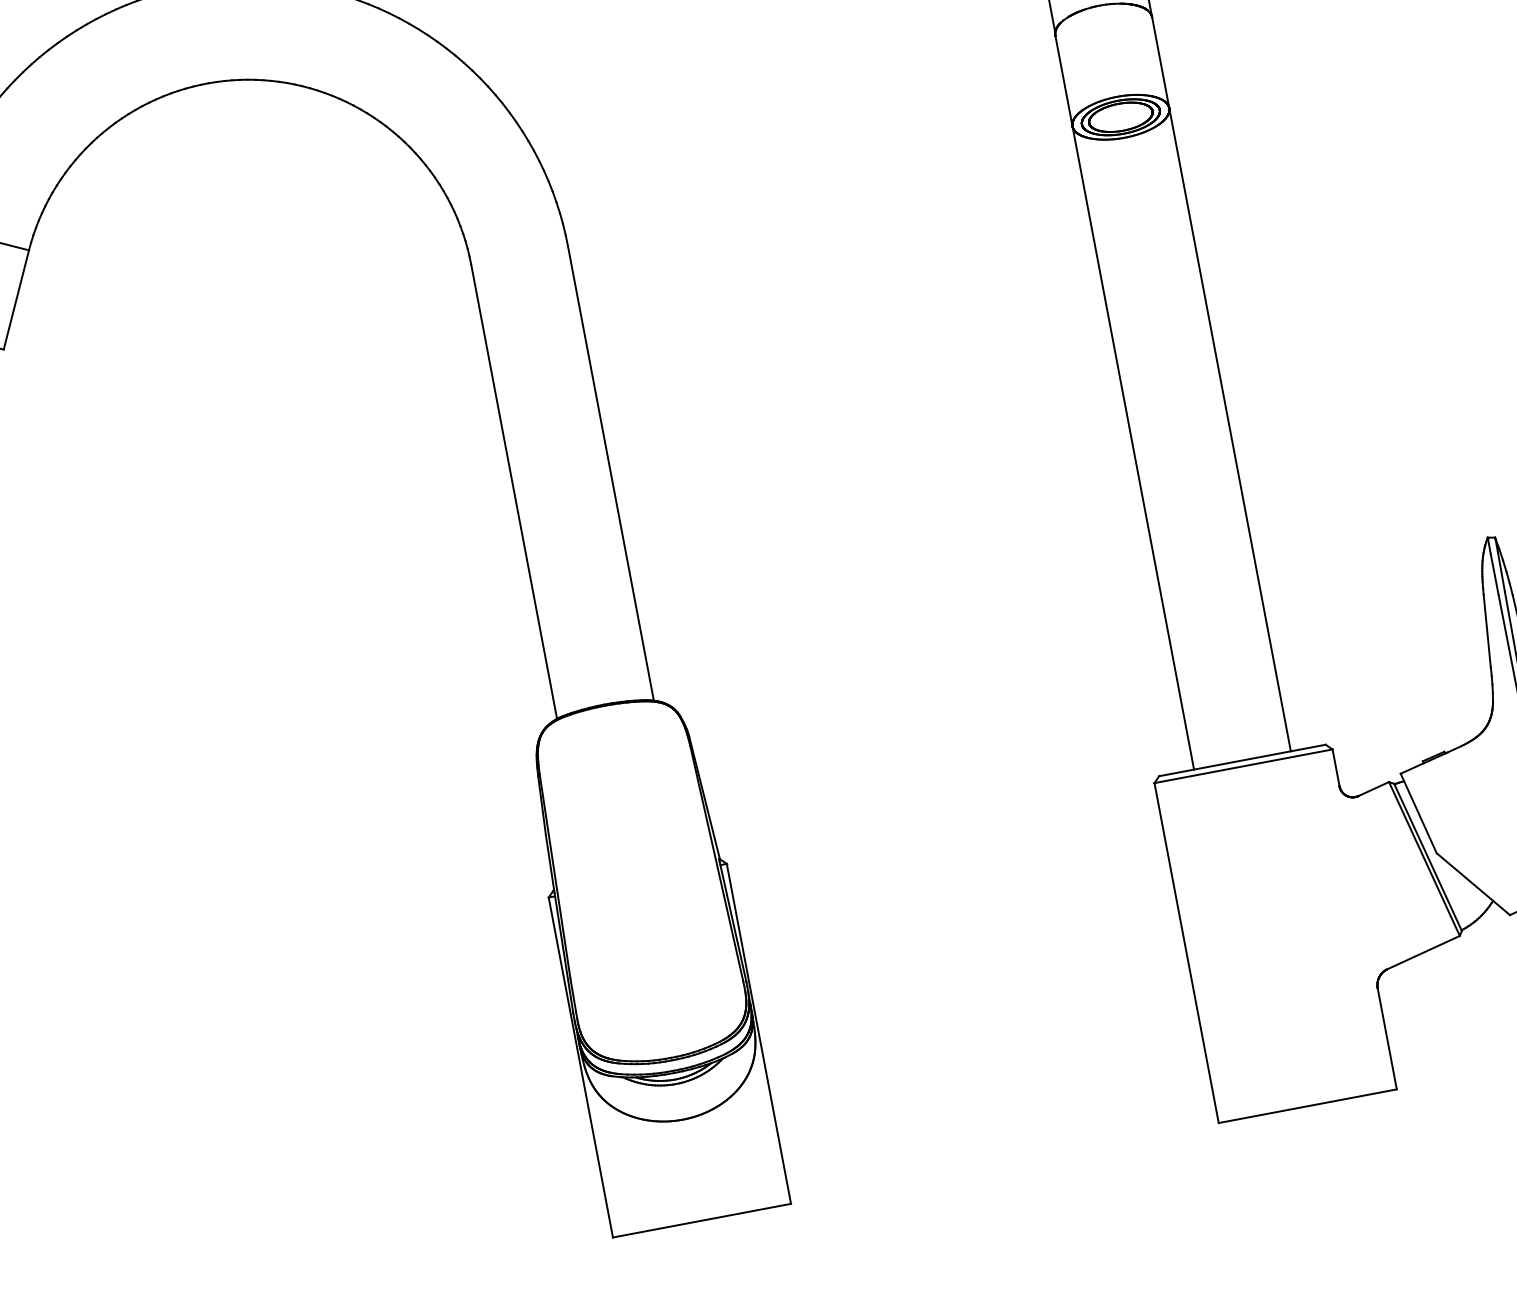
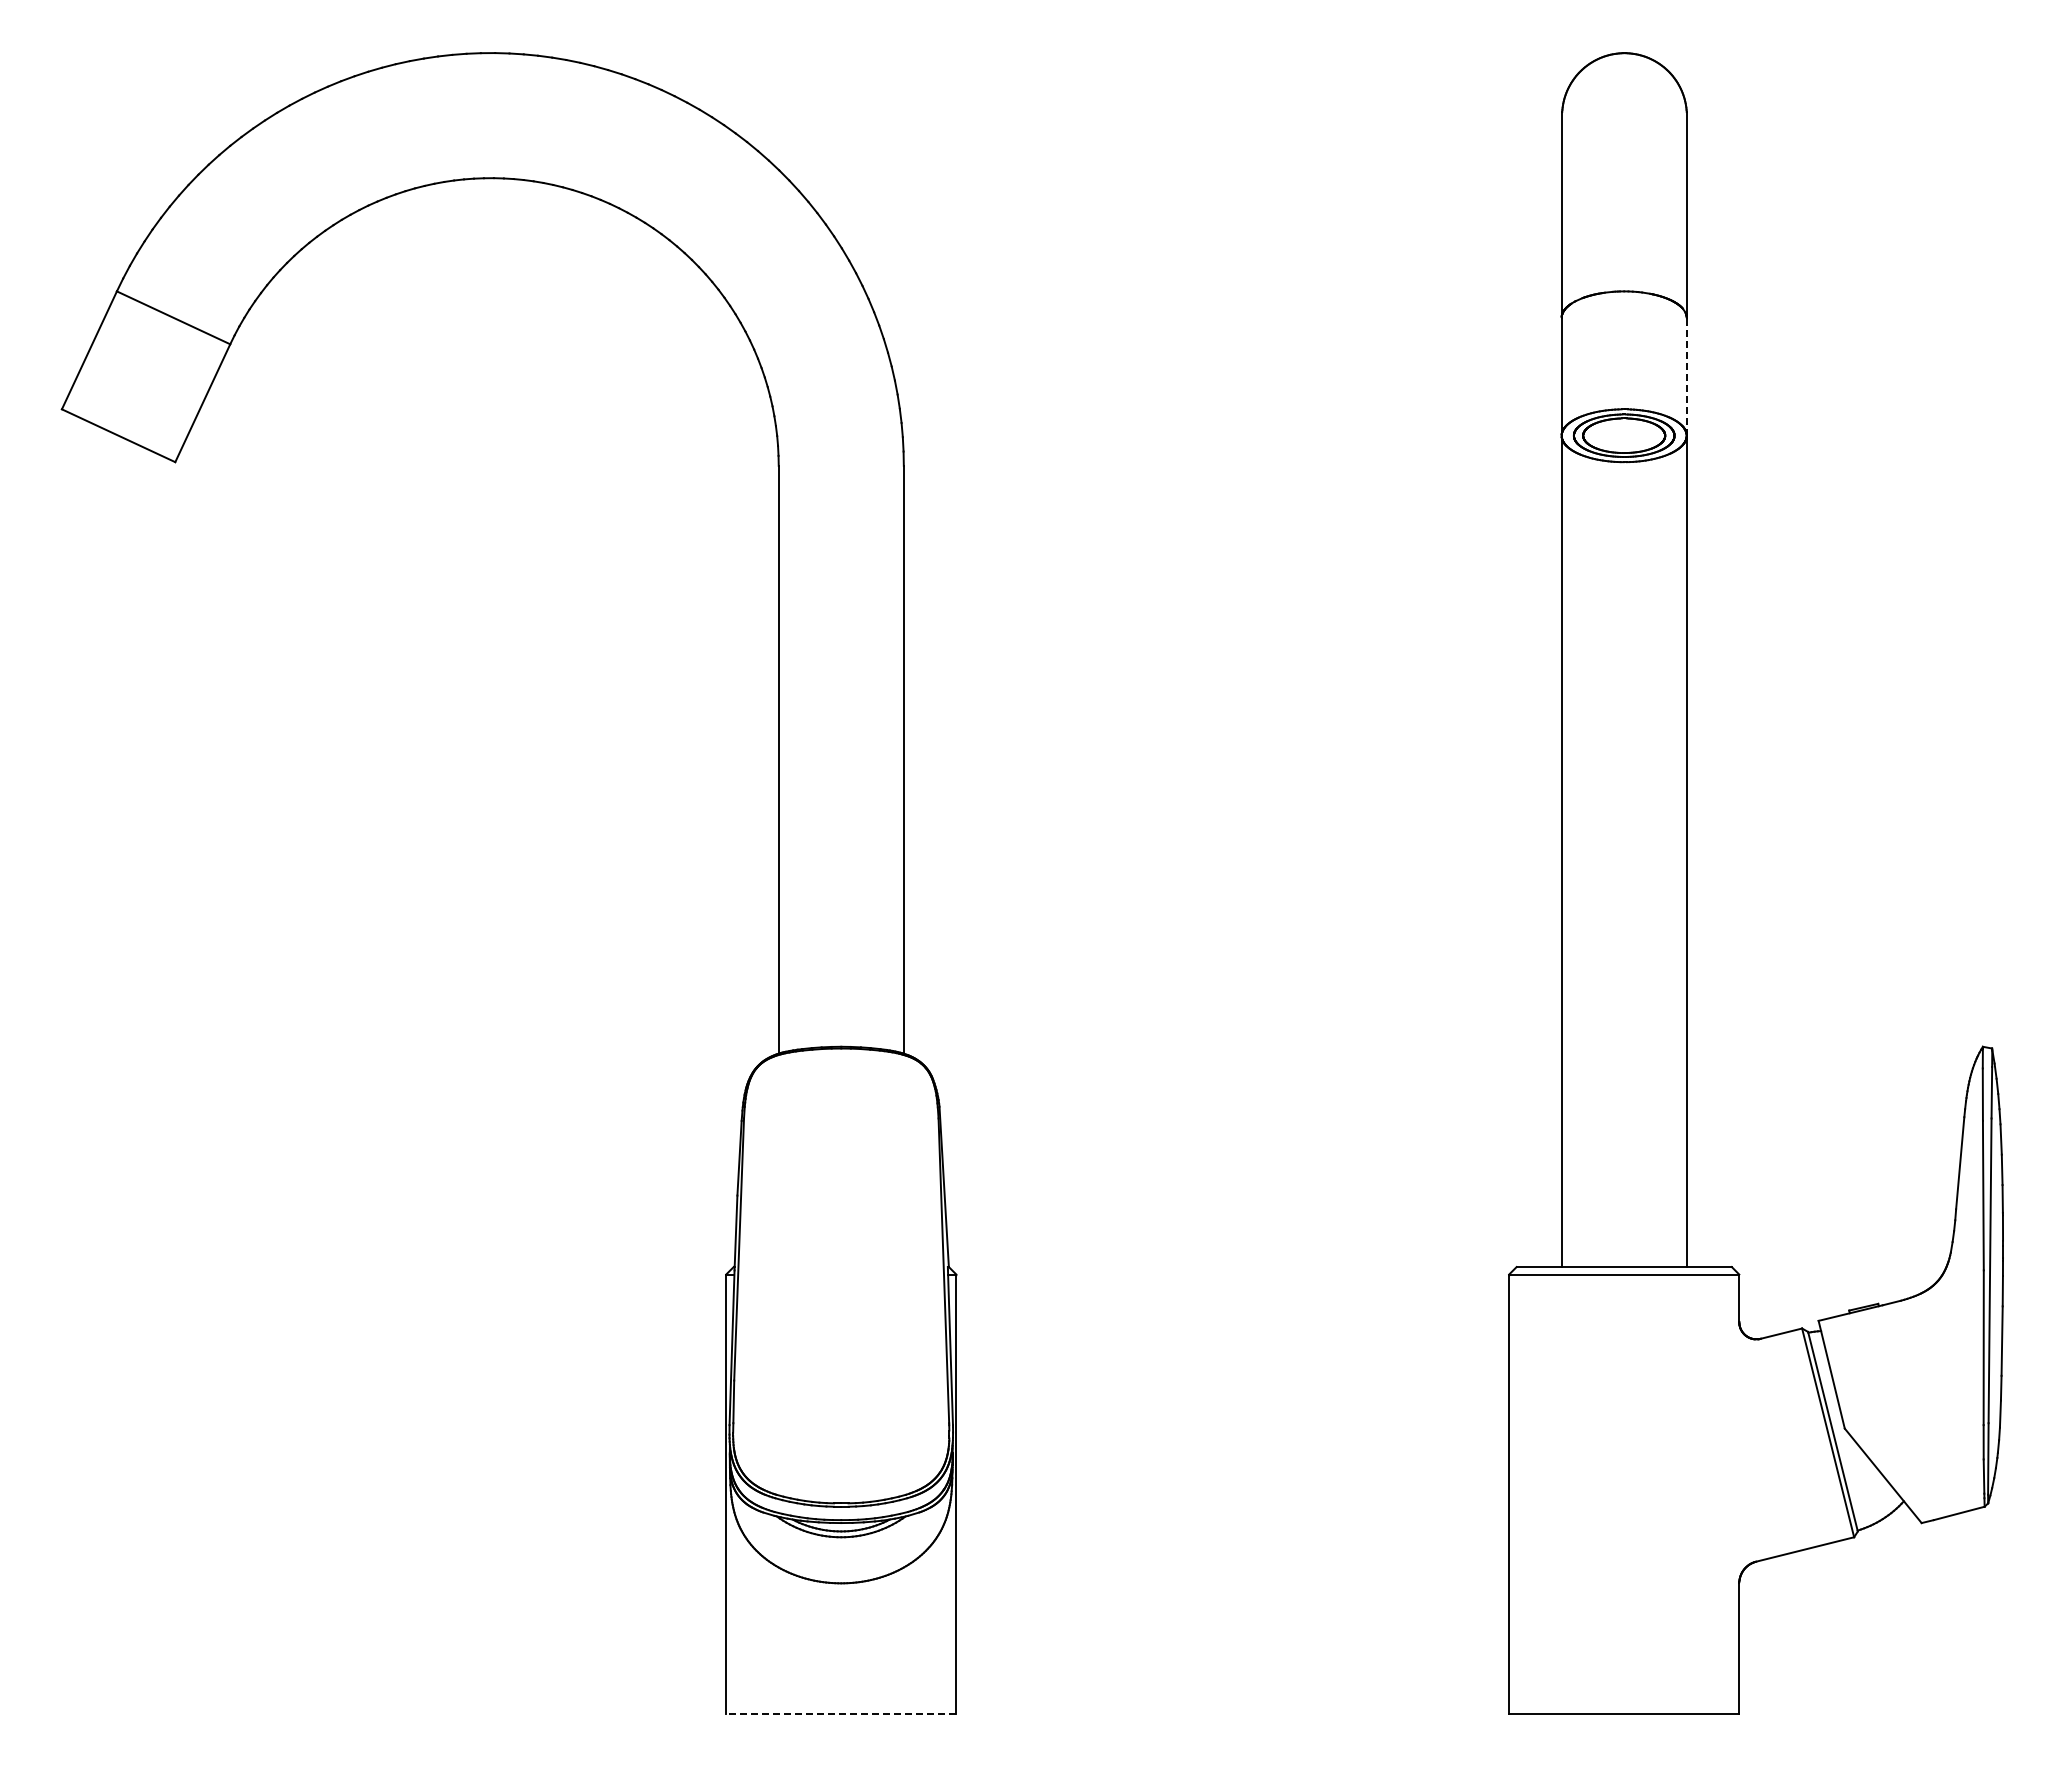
line: (1160, 62) -> (1686, 376), solid -> dashed
line: (701, 1220) -> (840, 1713), solid -> dashed

